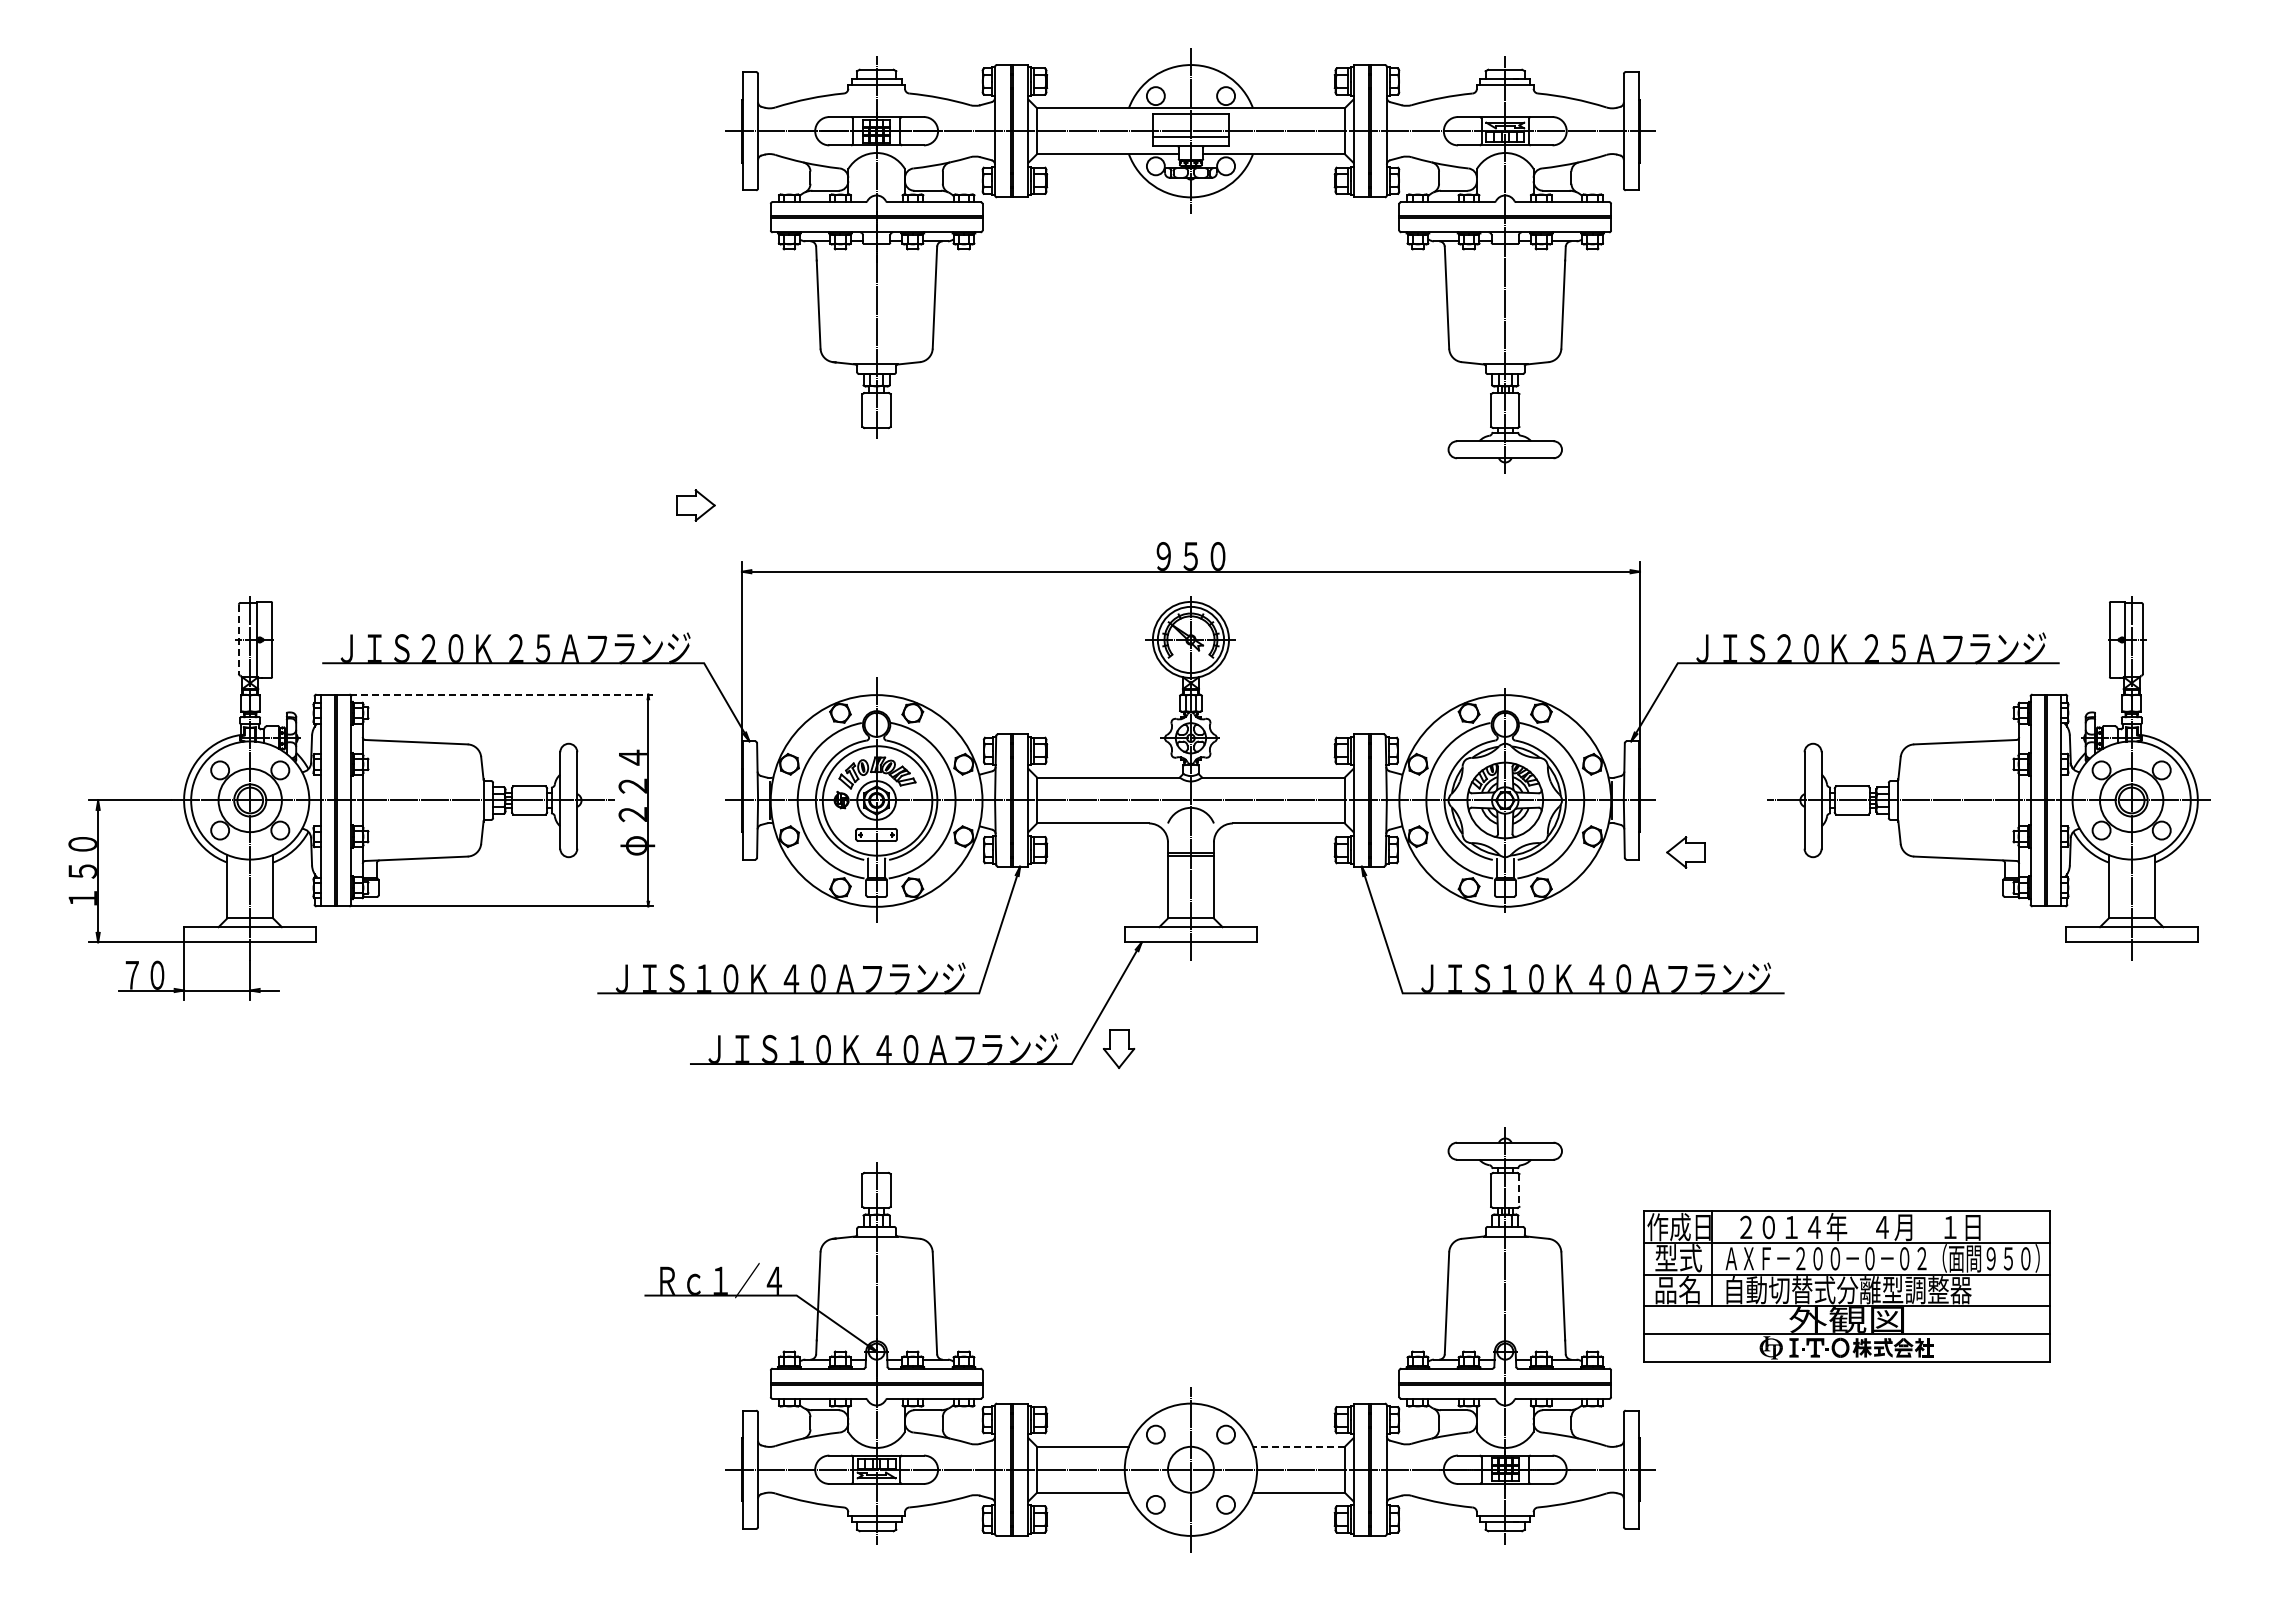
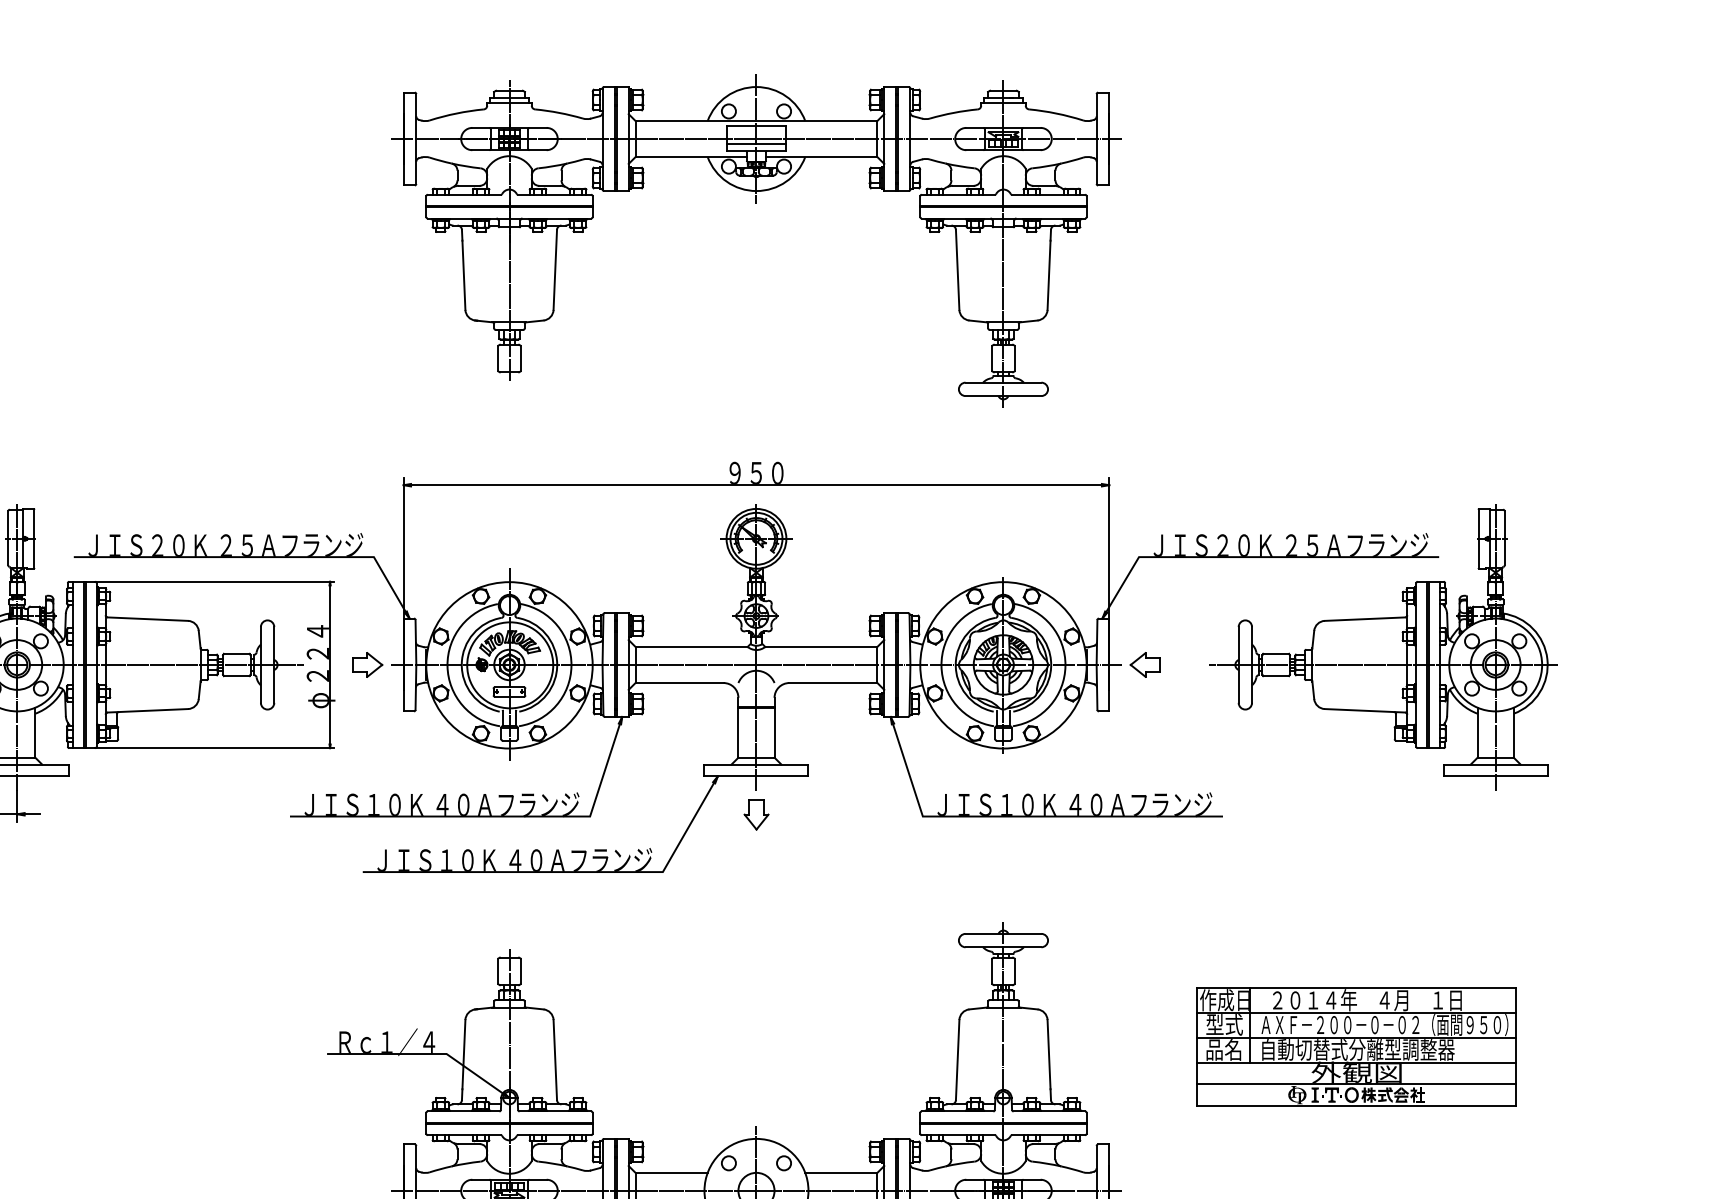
part: (695, 505) -> (367, 664), moved
line: (238, 639) -> (8, 538), dashed -> solid
line: (501, 694) -> (214, 581), dashed -> solid
part: (1685, 852) -> (1145, 664), moved
part: (1119, 1048) -> (756, 814), moved
line: (1519, 1190) -> (1014, 971), dashed -> solid
part: (1846, 1286) -> (1356, 1046), moved
line: (1298, 1446) -> (840, 1172), dashed -> solid

